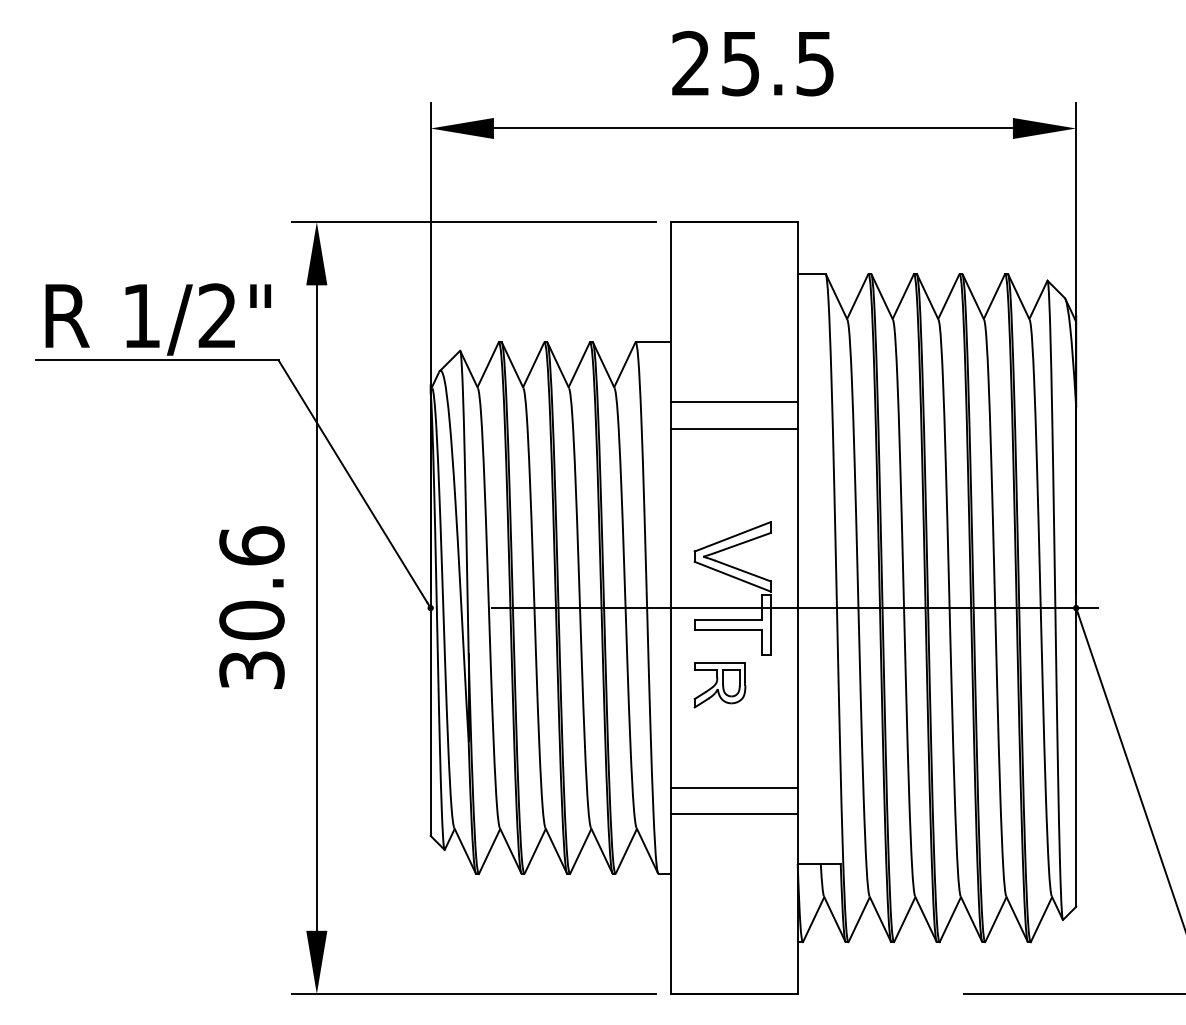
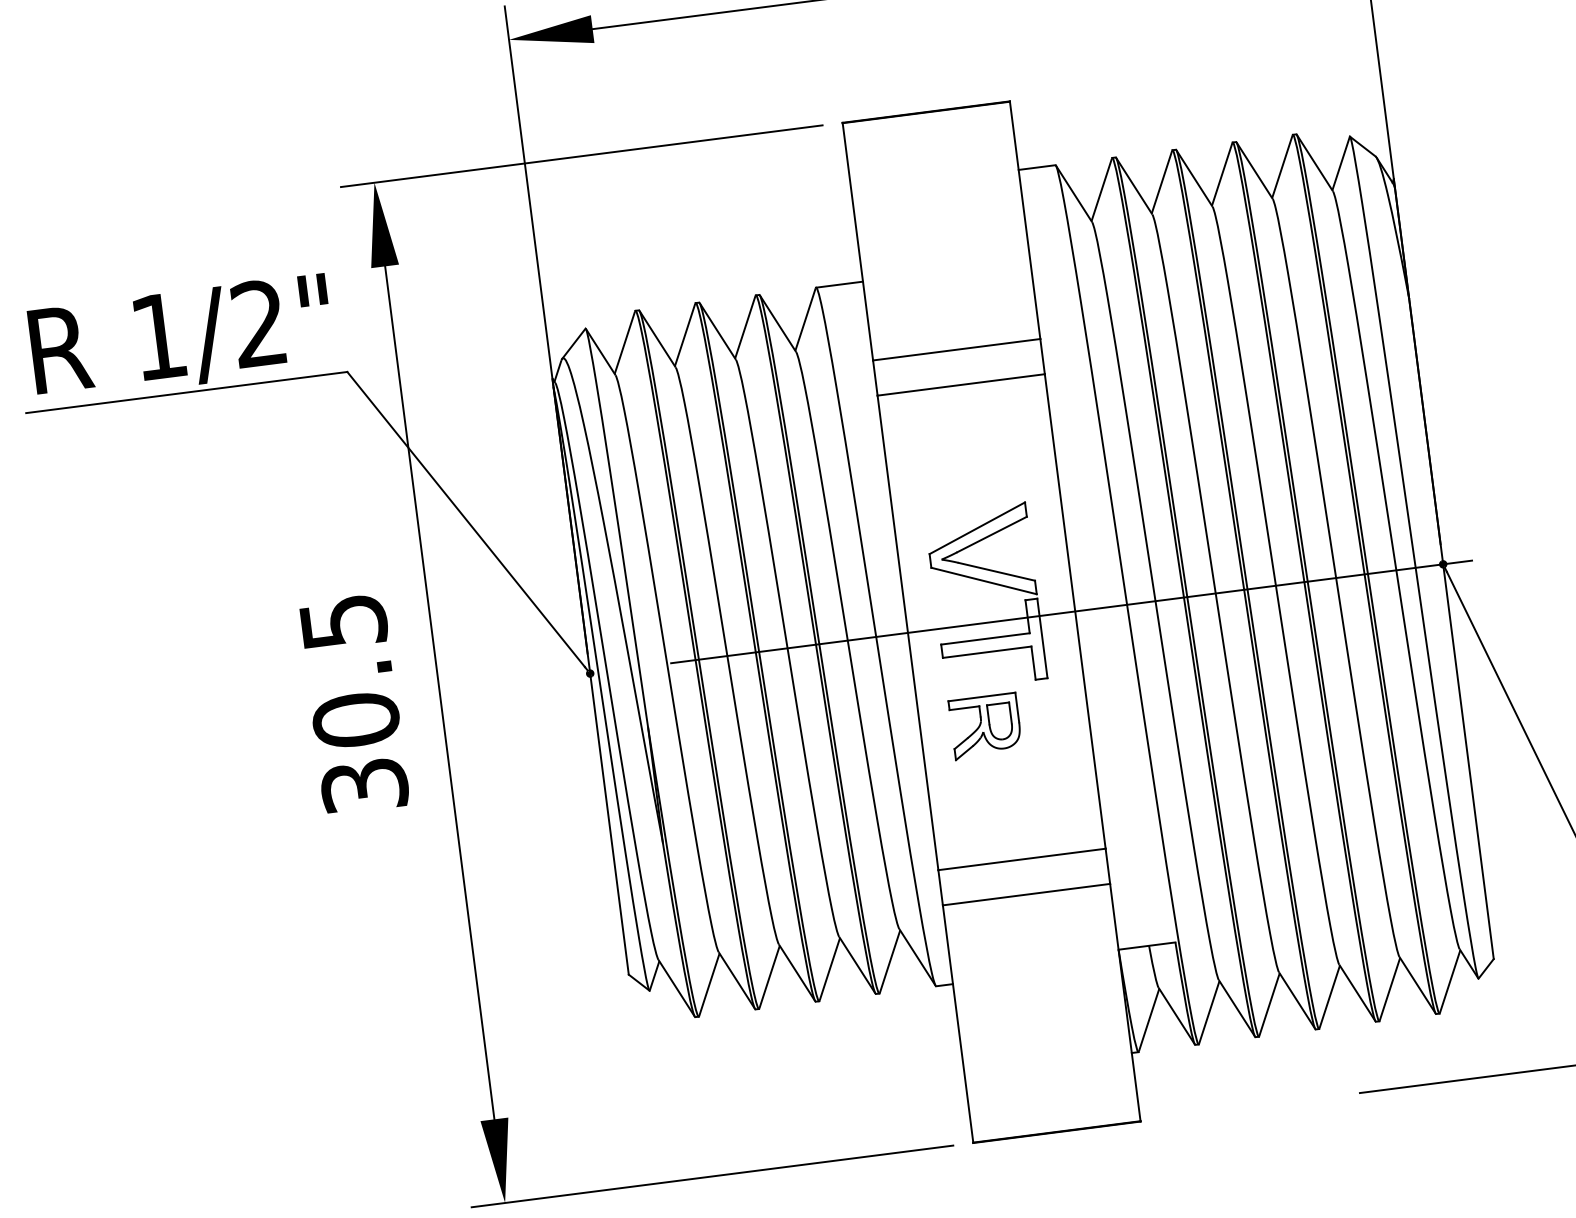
text: (251, 545) -> (342, 621), 30.6 -> 30.5

